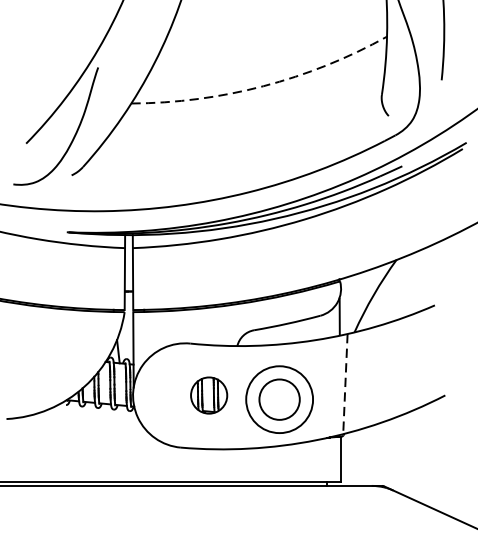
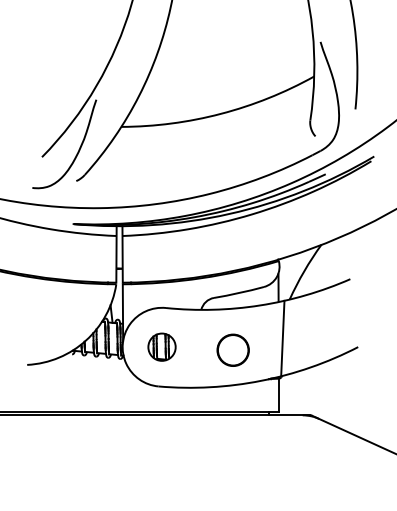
arc: (262, 85) -> (220, 113), dashed -> solid
line: (344, 384) -> (282, 338), dashed -> solid
part: (208, 394) -> (161, 346), moved
circle: (278, 399) -> (232, 350), size x0.62

